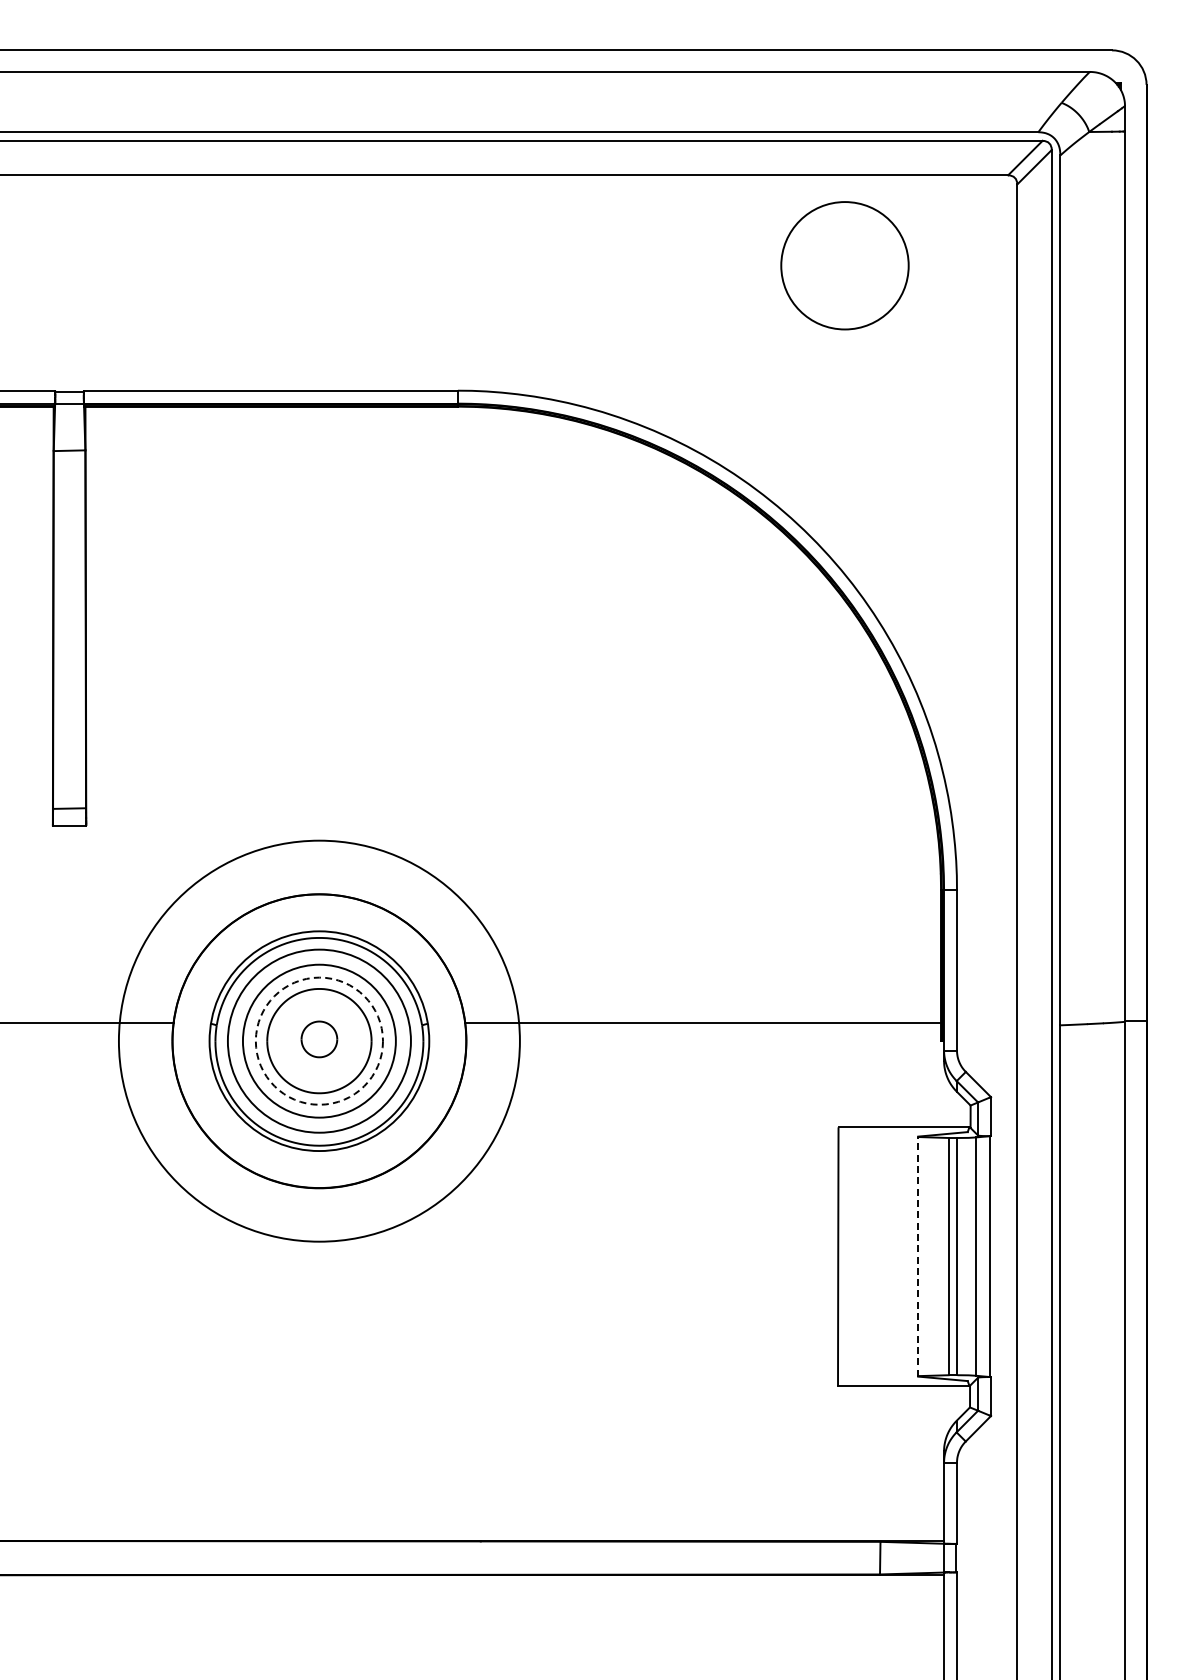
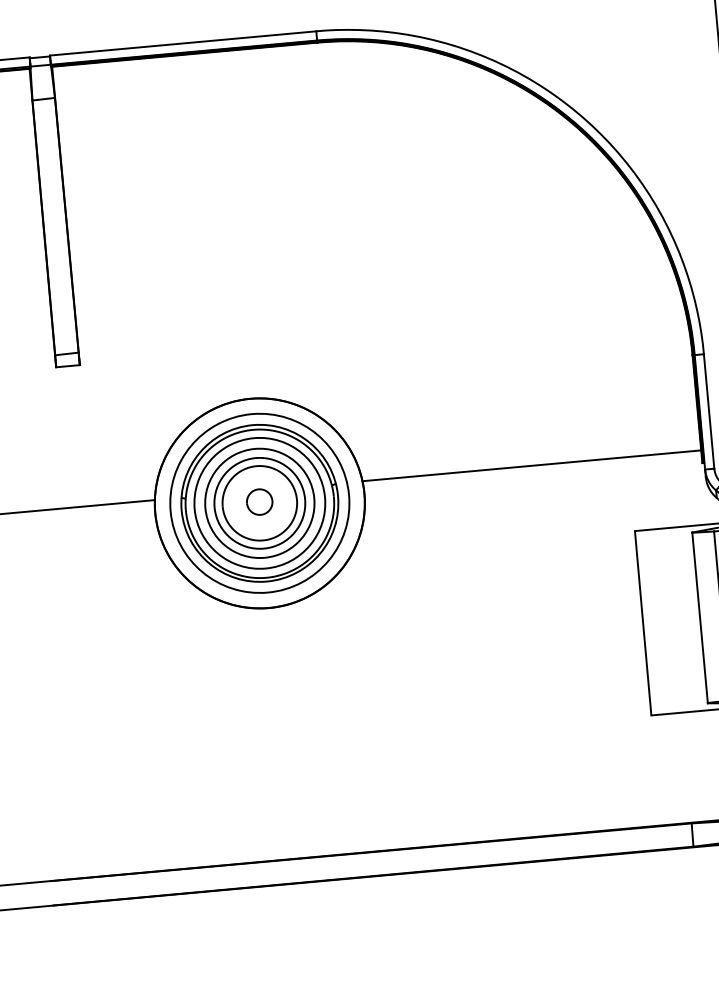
circle: (319, 1040) -> (259, 502), dashed -> solid
circle: (319, 1040) -> (259, 502), size x0.62
line: (918, 1256) -> (700, 617), dashed -> solid

